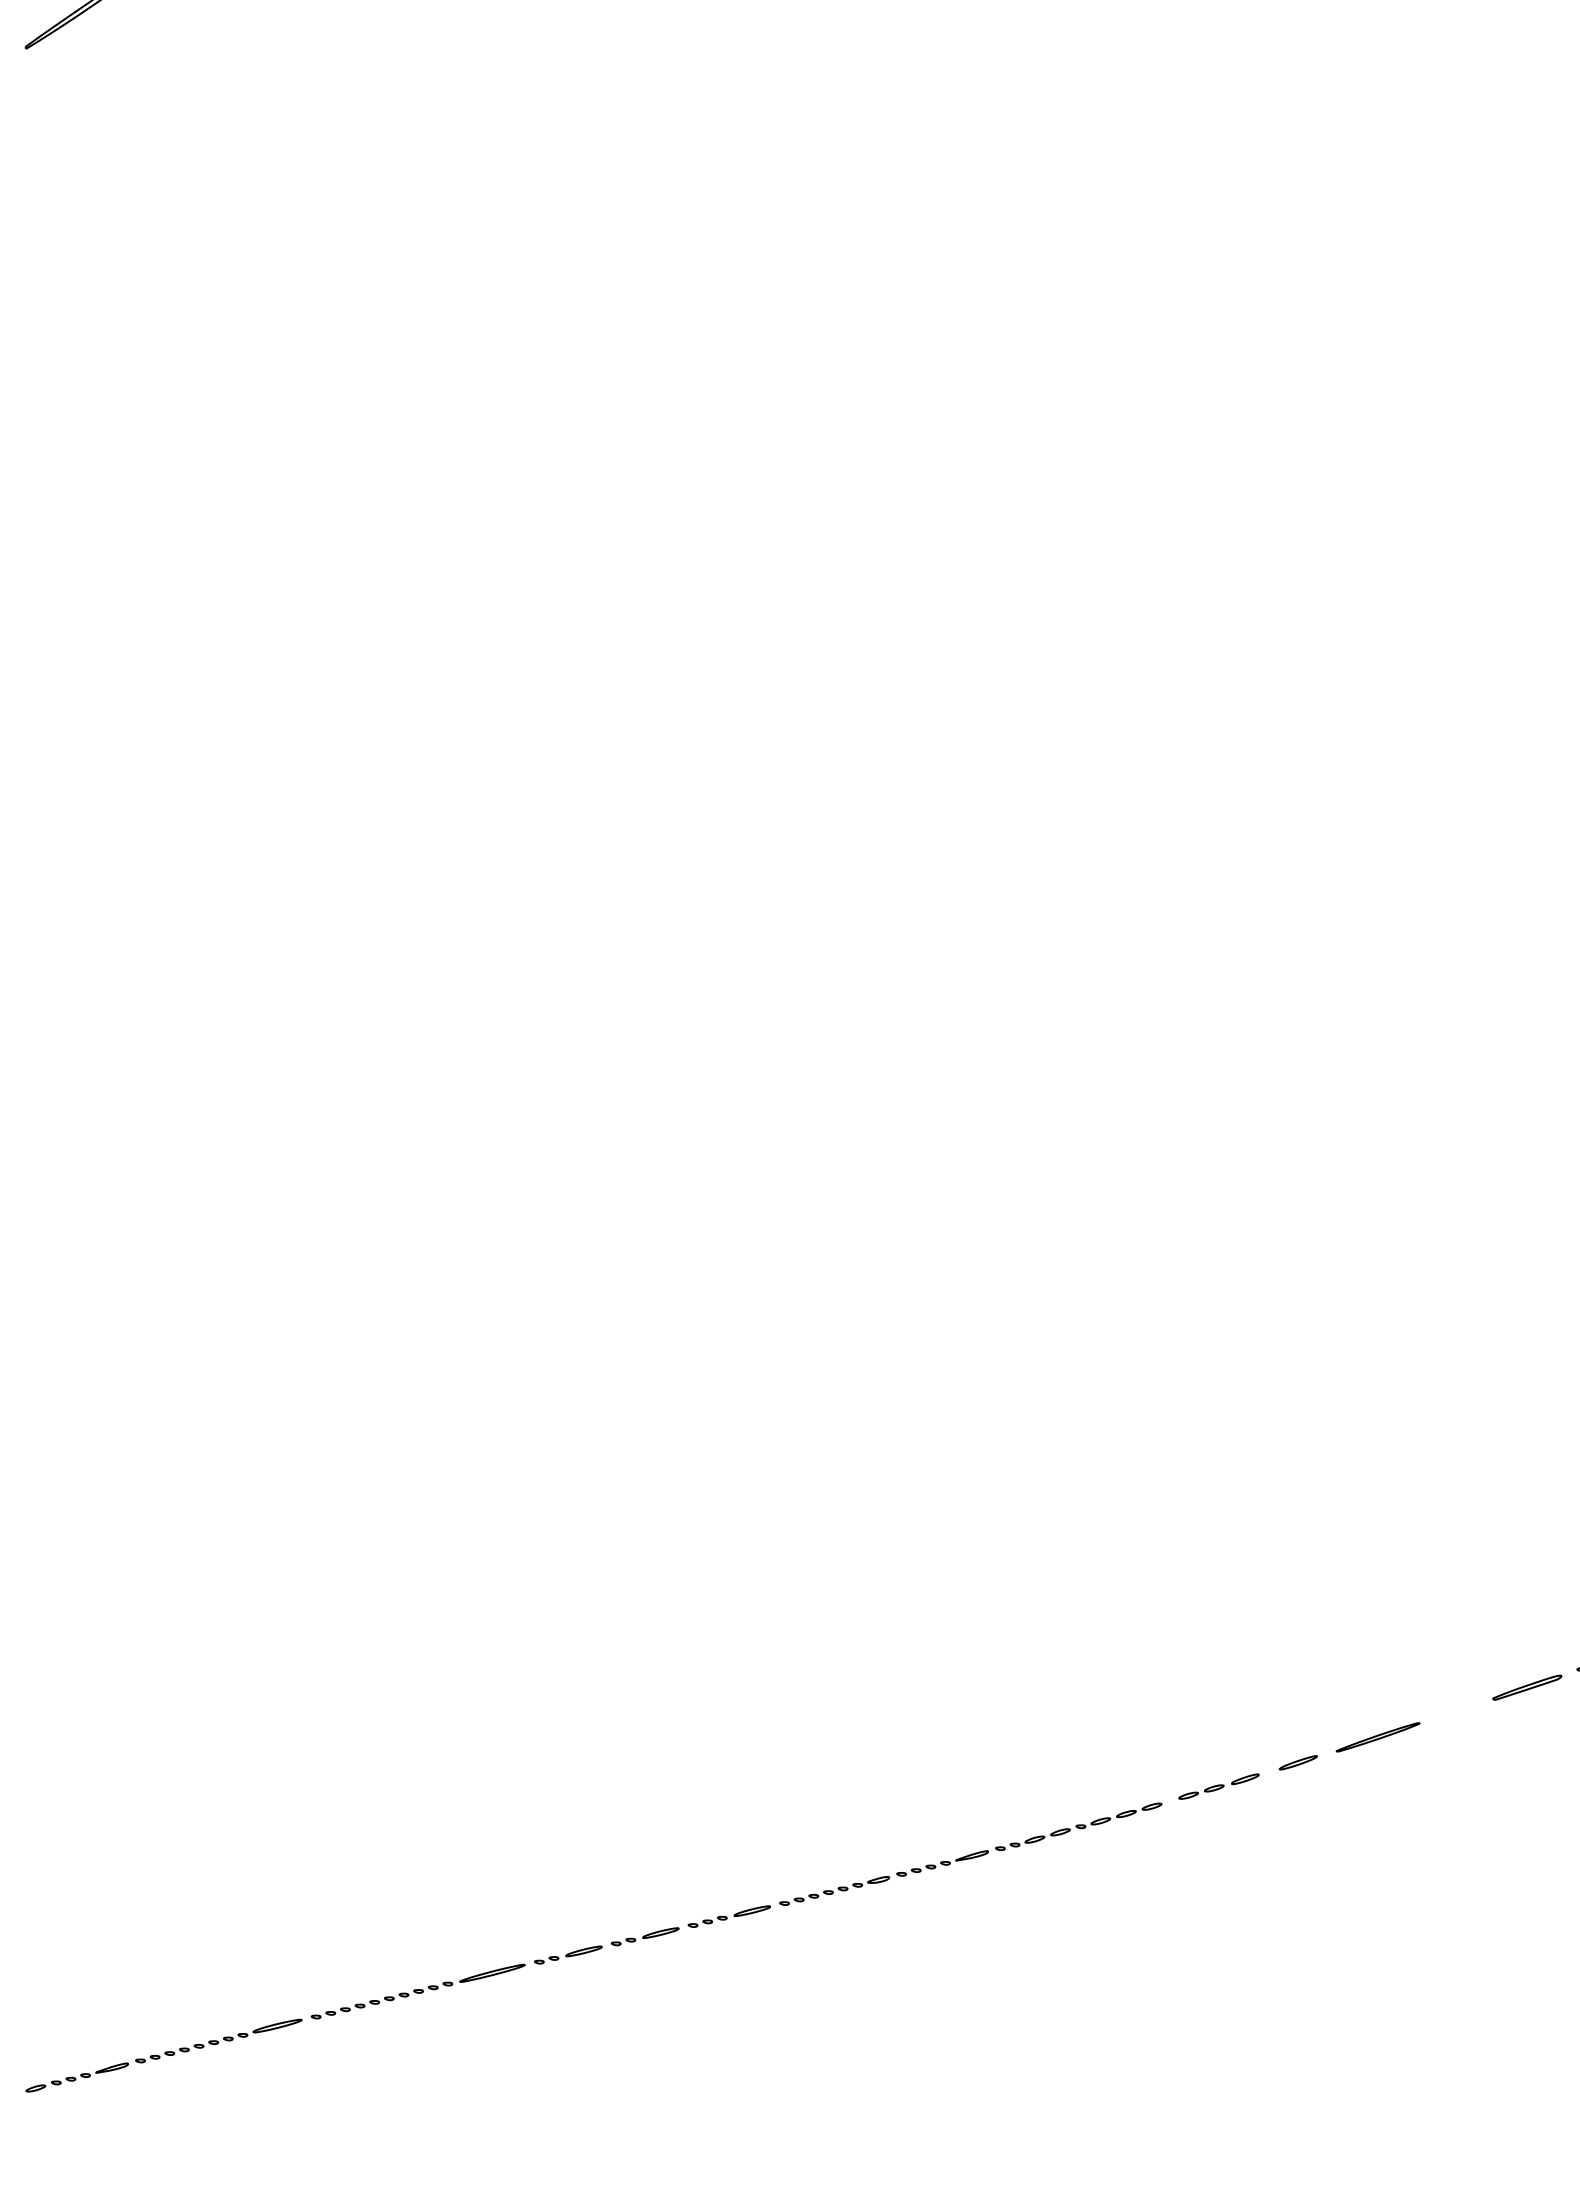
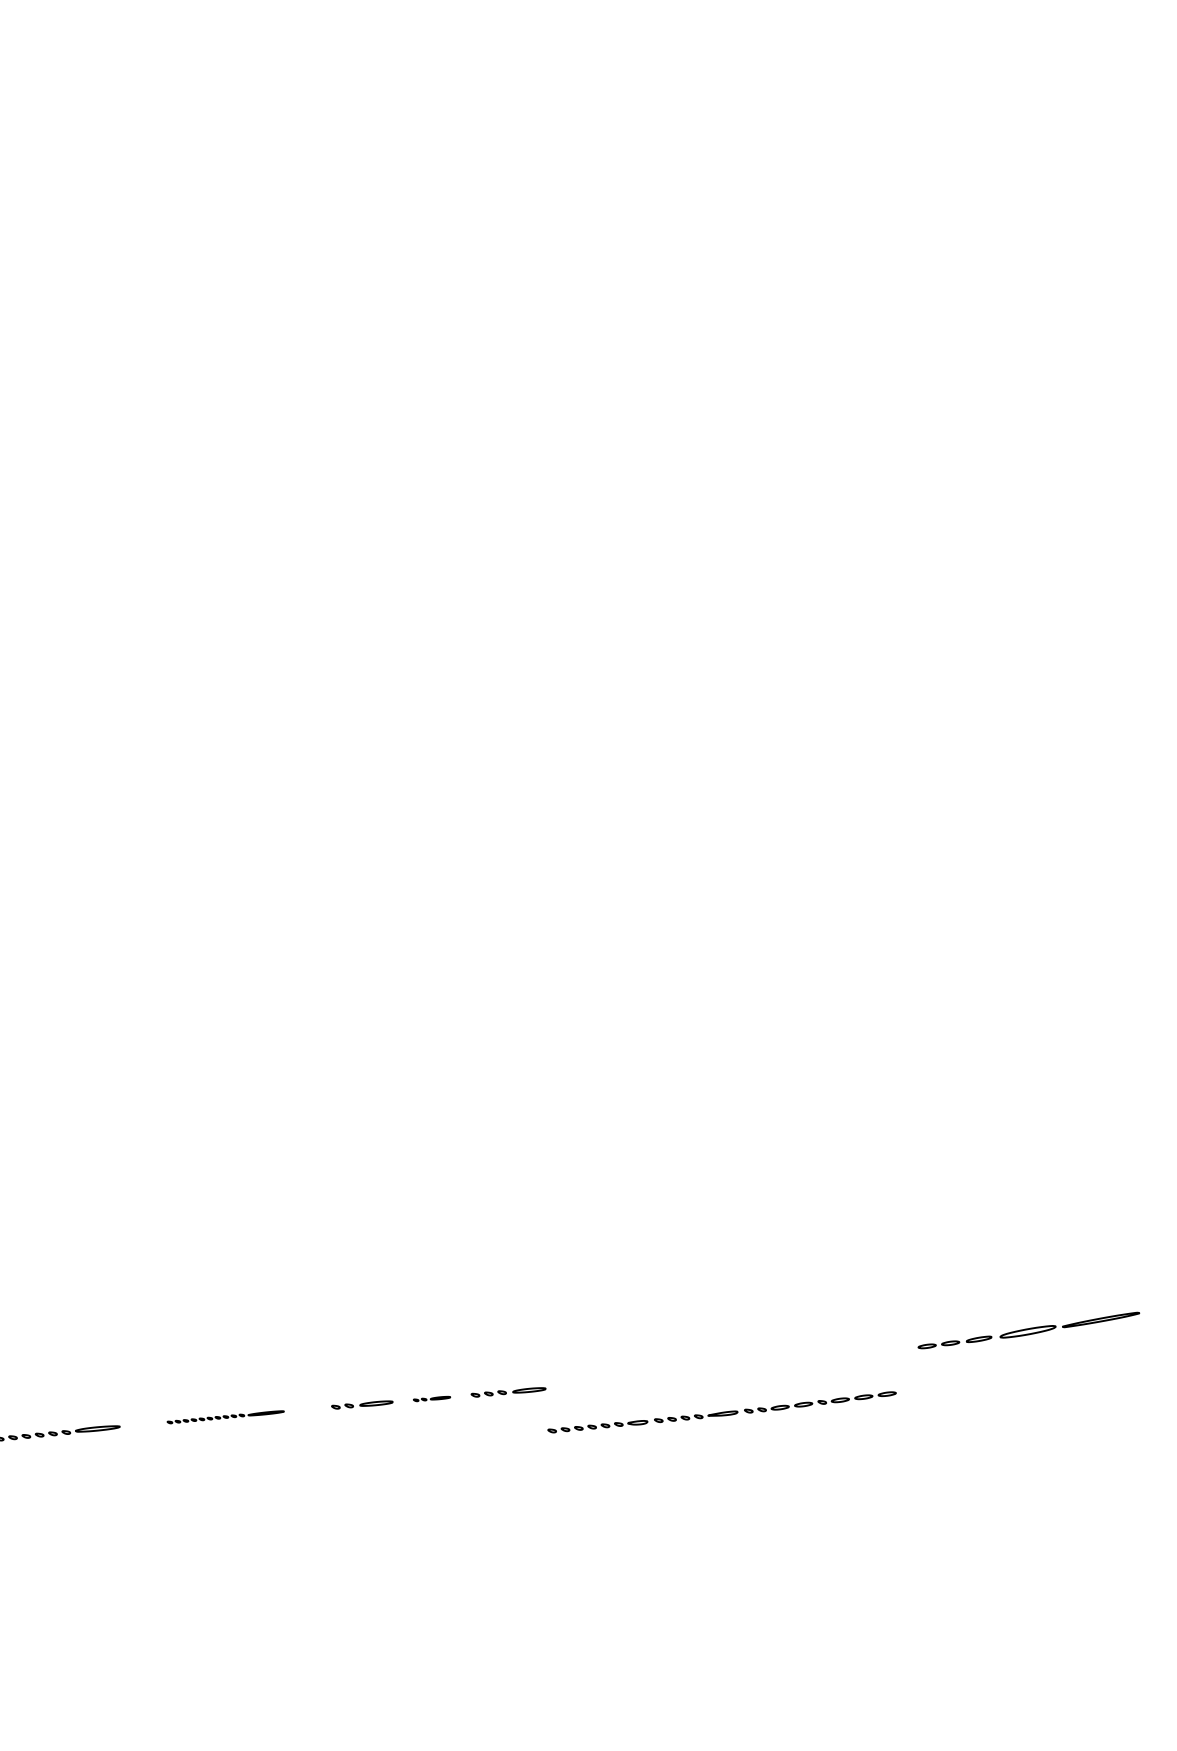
part: (1297, 1762) -> (1027, 1331), size x1.6
part: (970, 1853) -> (721, 1411), moved
part: (644, 1936) -> (431, 1398), size x0.6
part: (417, 1991) -> (225, 1416), size x0.6

